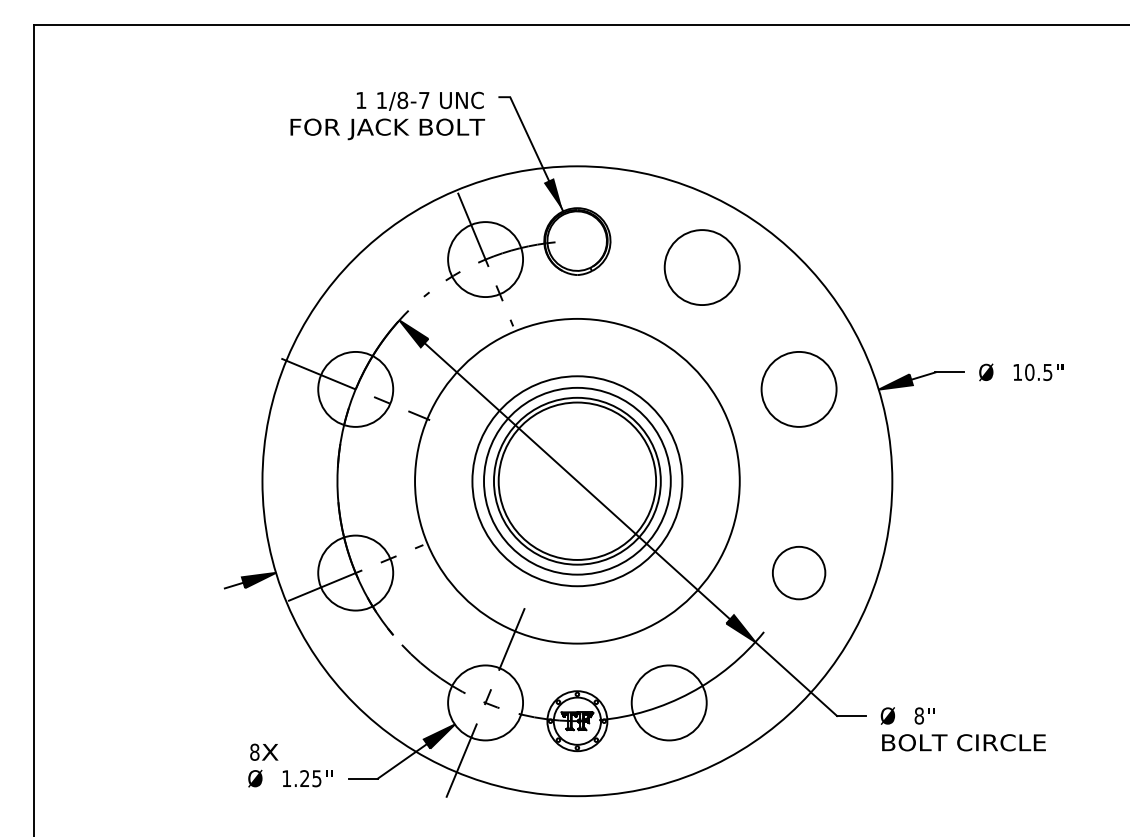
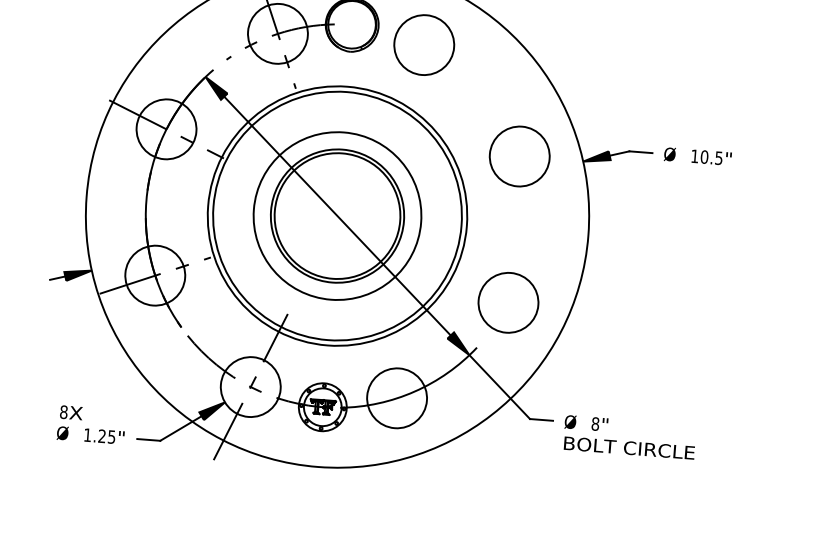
circle: (701, 267) -> (423, 45), moved
circle: (577, 480) -> (337, 215), size x1.67
circle: (798, 572) -> (508, 302), size x1.43

